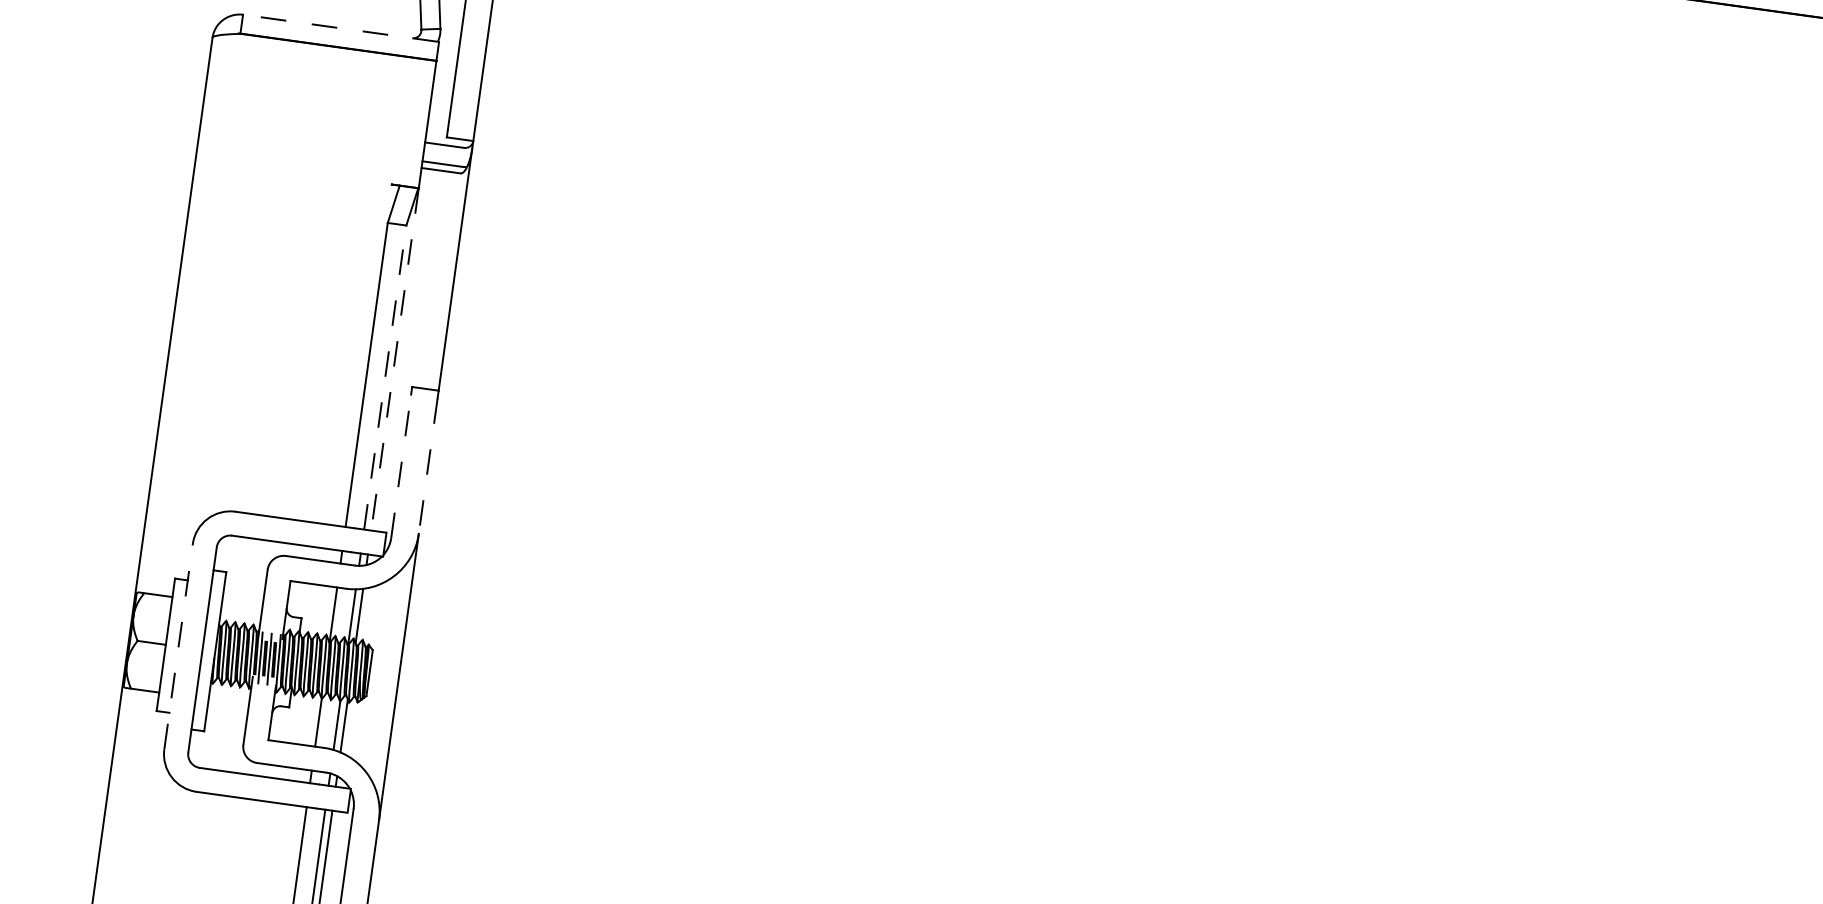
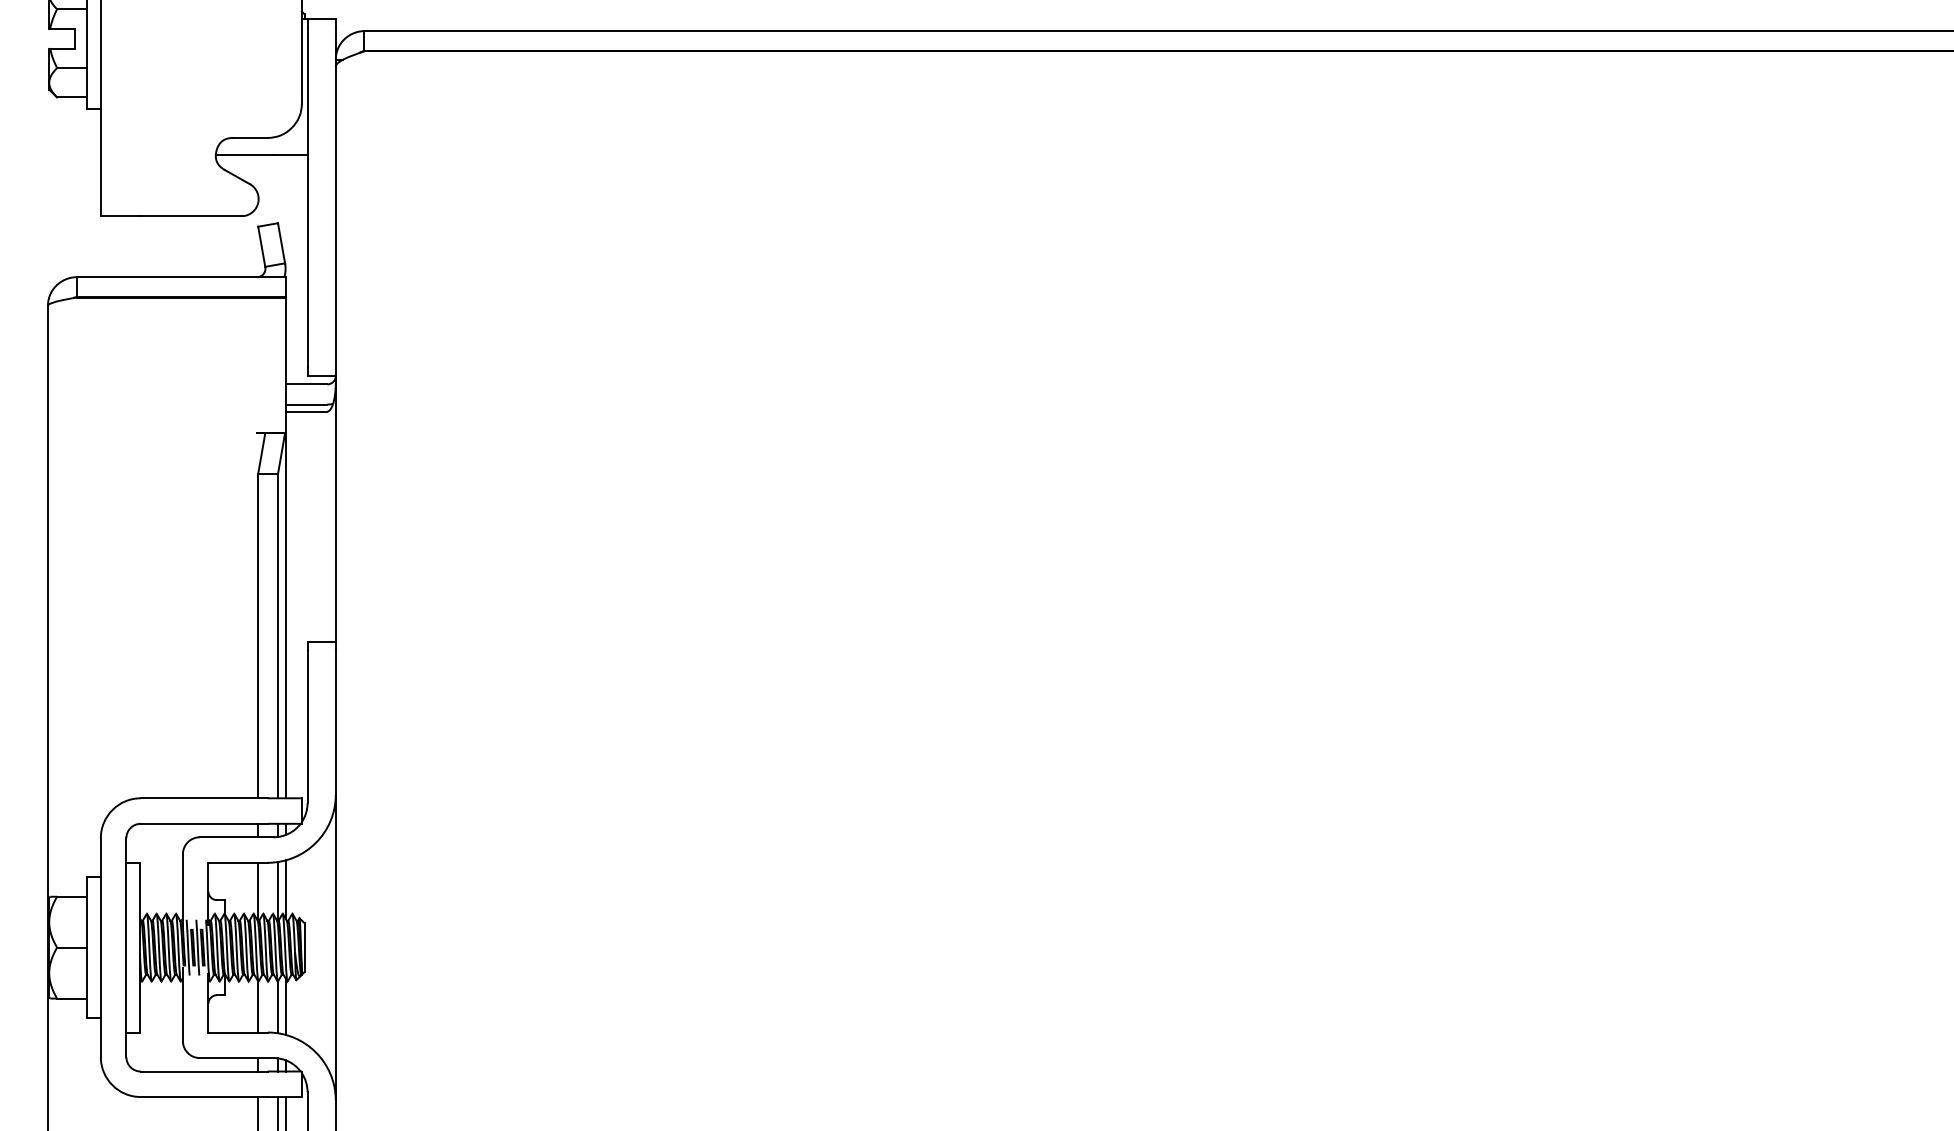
line: (341, 28) -> (181, 277), dashed -> solid
line: (394, 359) -> (285, 615), dashed -> solid
line: (385, 377) -> (278, 635), dashed -> solid
line: (401, 466) -> (307, 726), dashed -> solid
line: (427, 466) -> (335, 723), dashed -> solid
line: (178, 646) -> (100, 947), dashed -> solid

